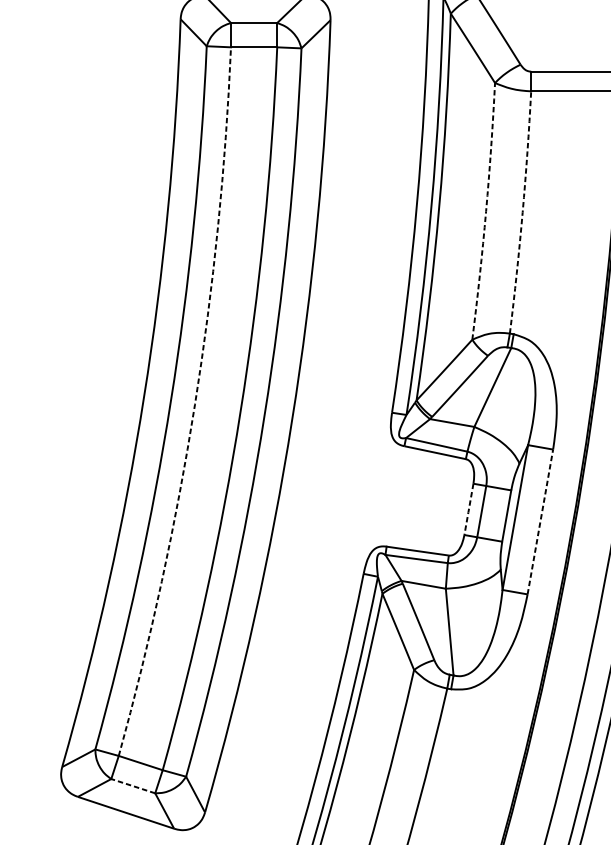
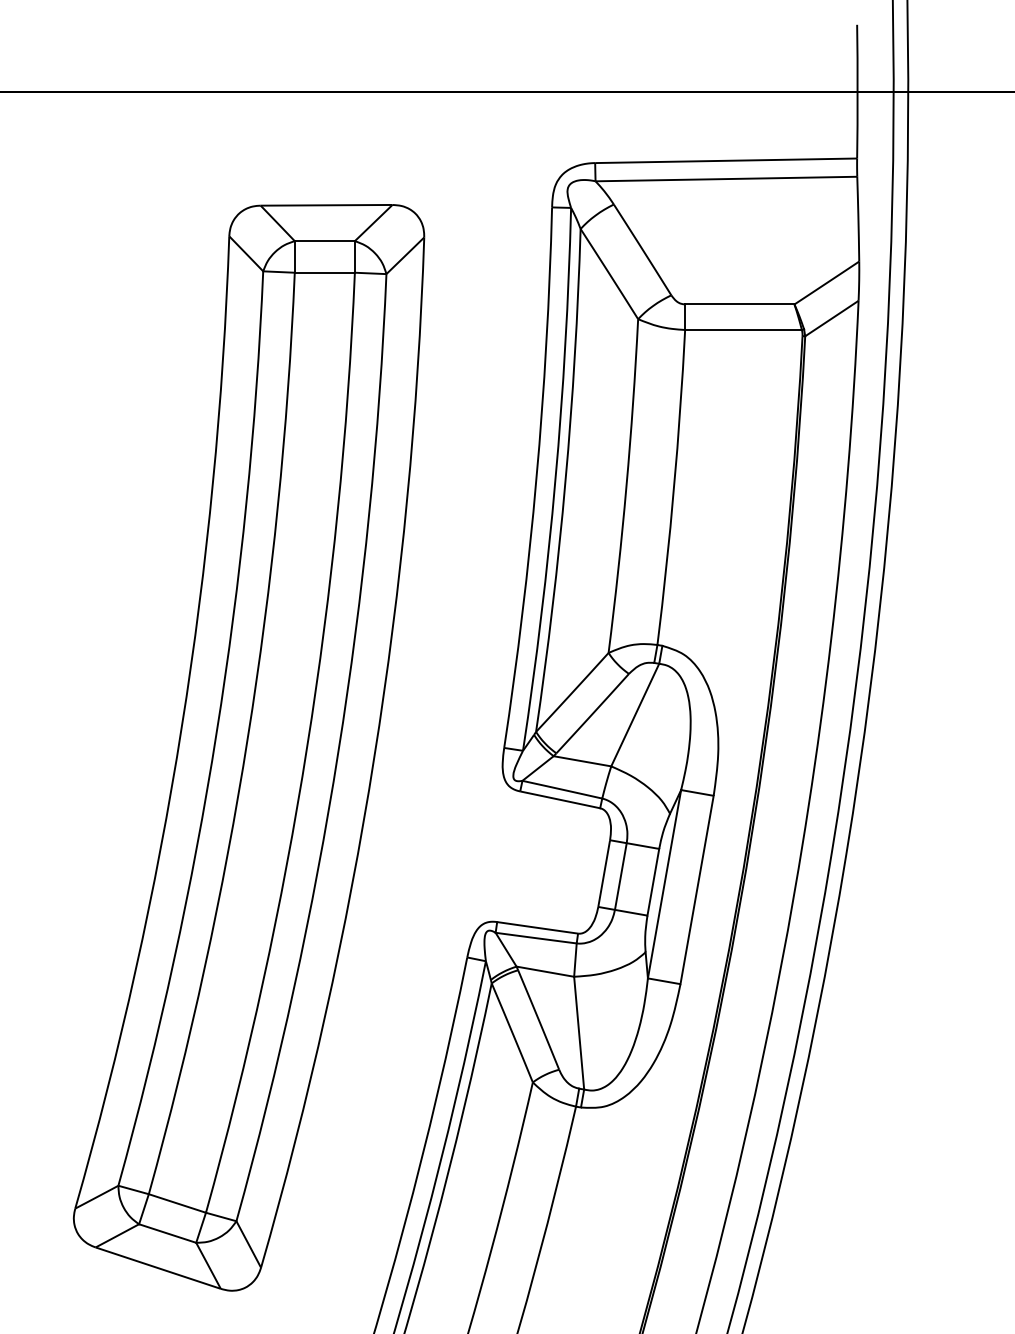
arc: (486, 211) -> (626, 486), dashed -> solid
arc: (523, 212) -> (674, 487), dashed -> solid
arc: (194, 404) -> (247, 737), dashed -> solid
line: (469, 510) -> (604, 874), dashed -> solid
line: (540, 521) -> (697, 889), dashed -> solid
line: (133, 786) -> (167, 1233), dashed -> solid

